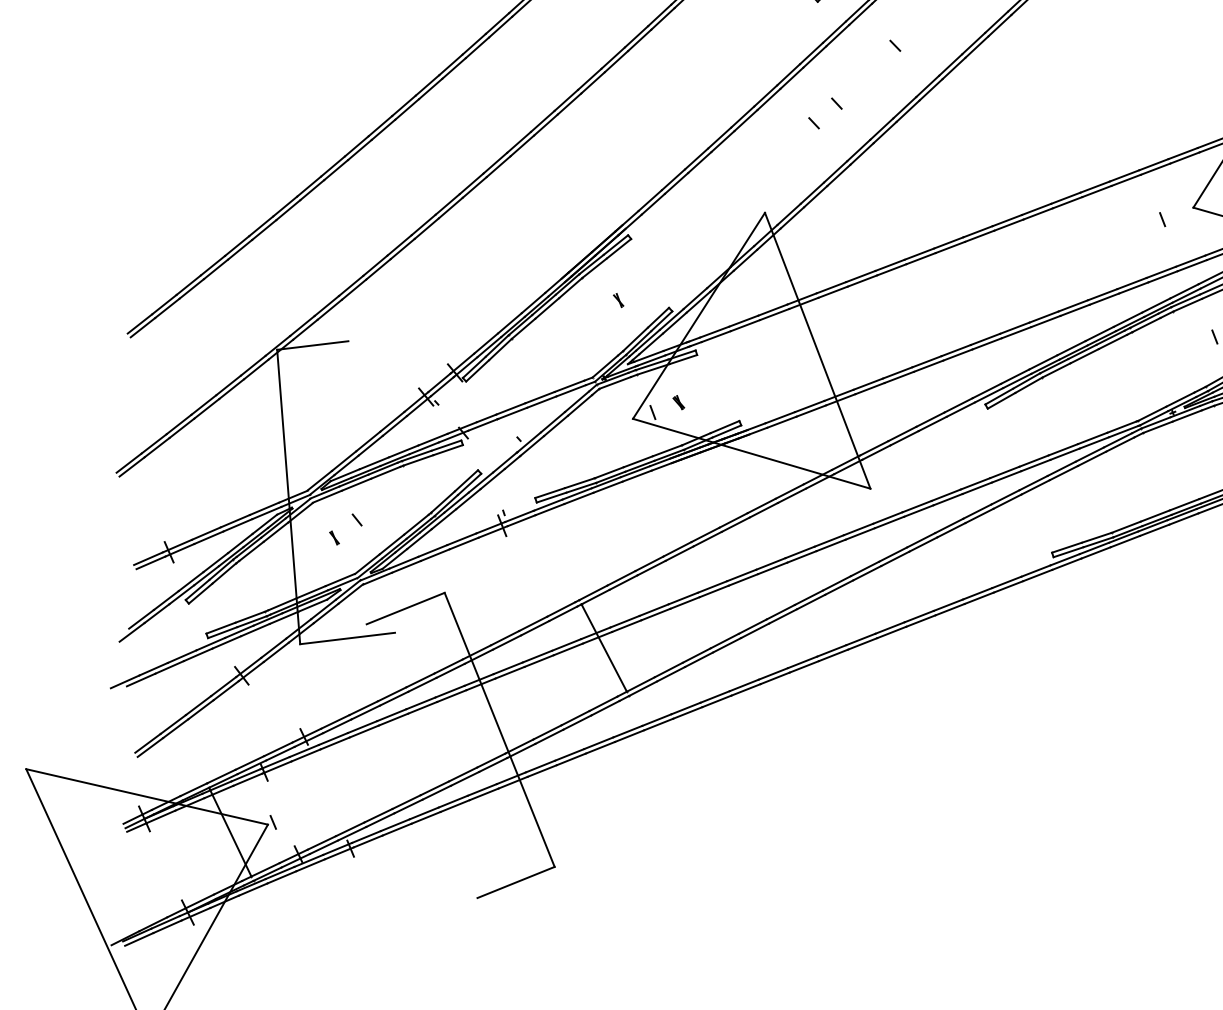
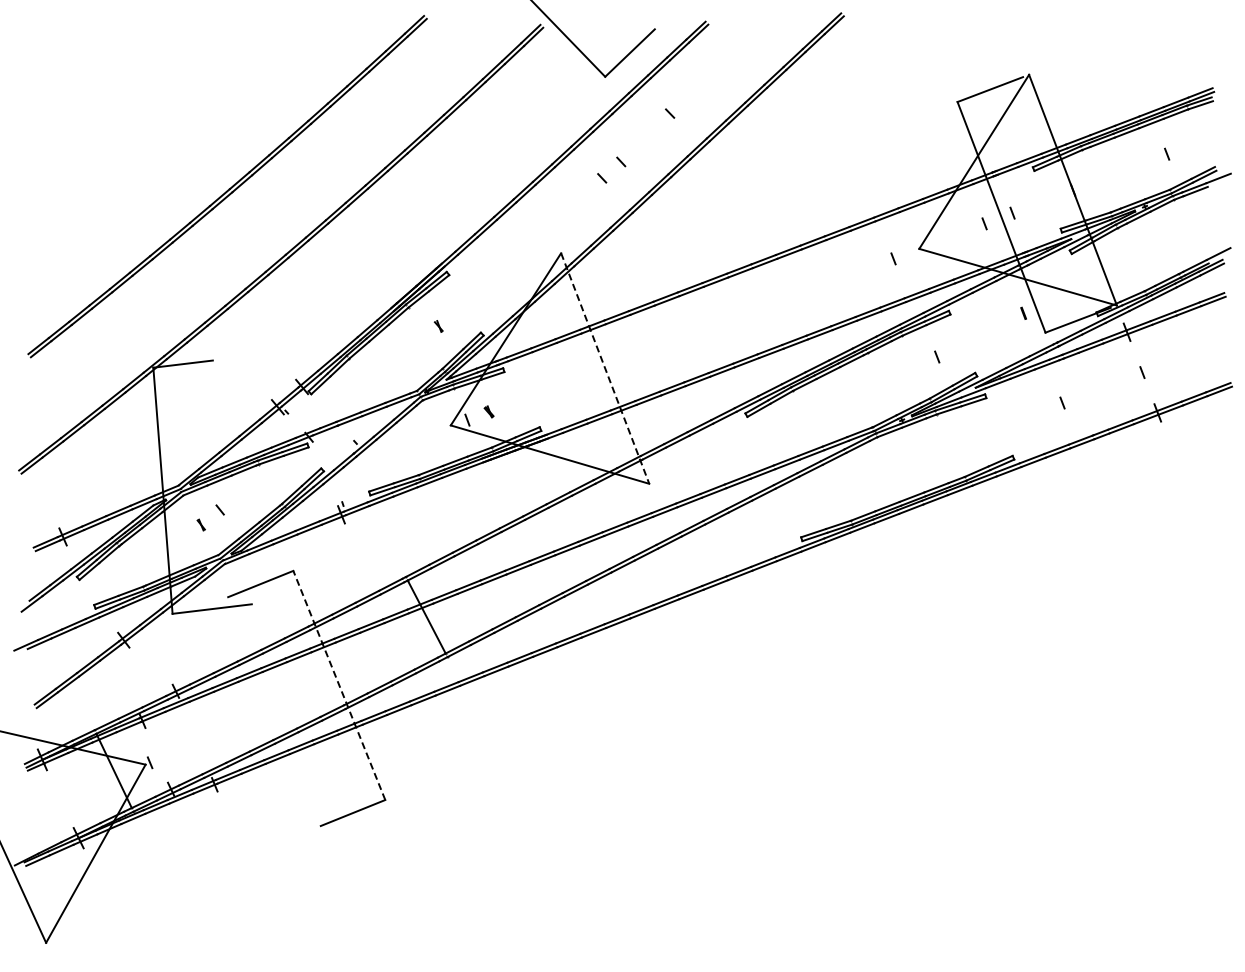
line: (818, 350) -> (605, 368), solid -> dashed
line: (499, 729) -> (339, 685), solid -> dashed

